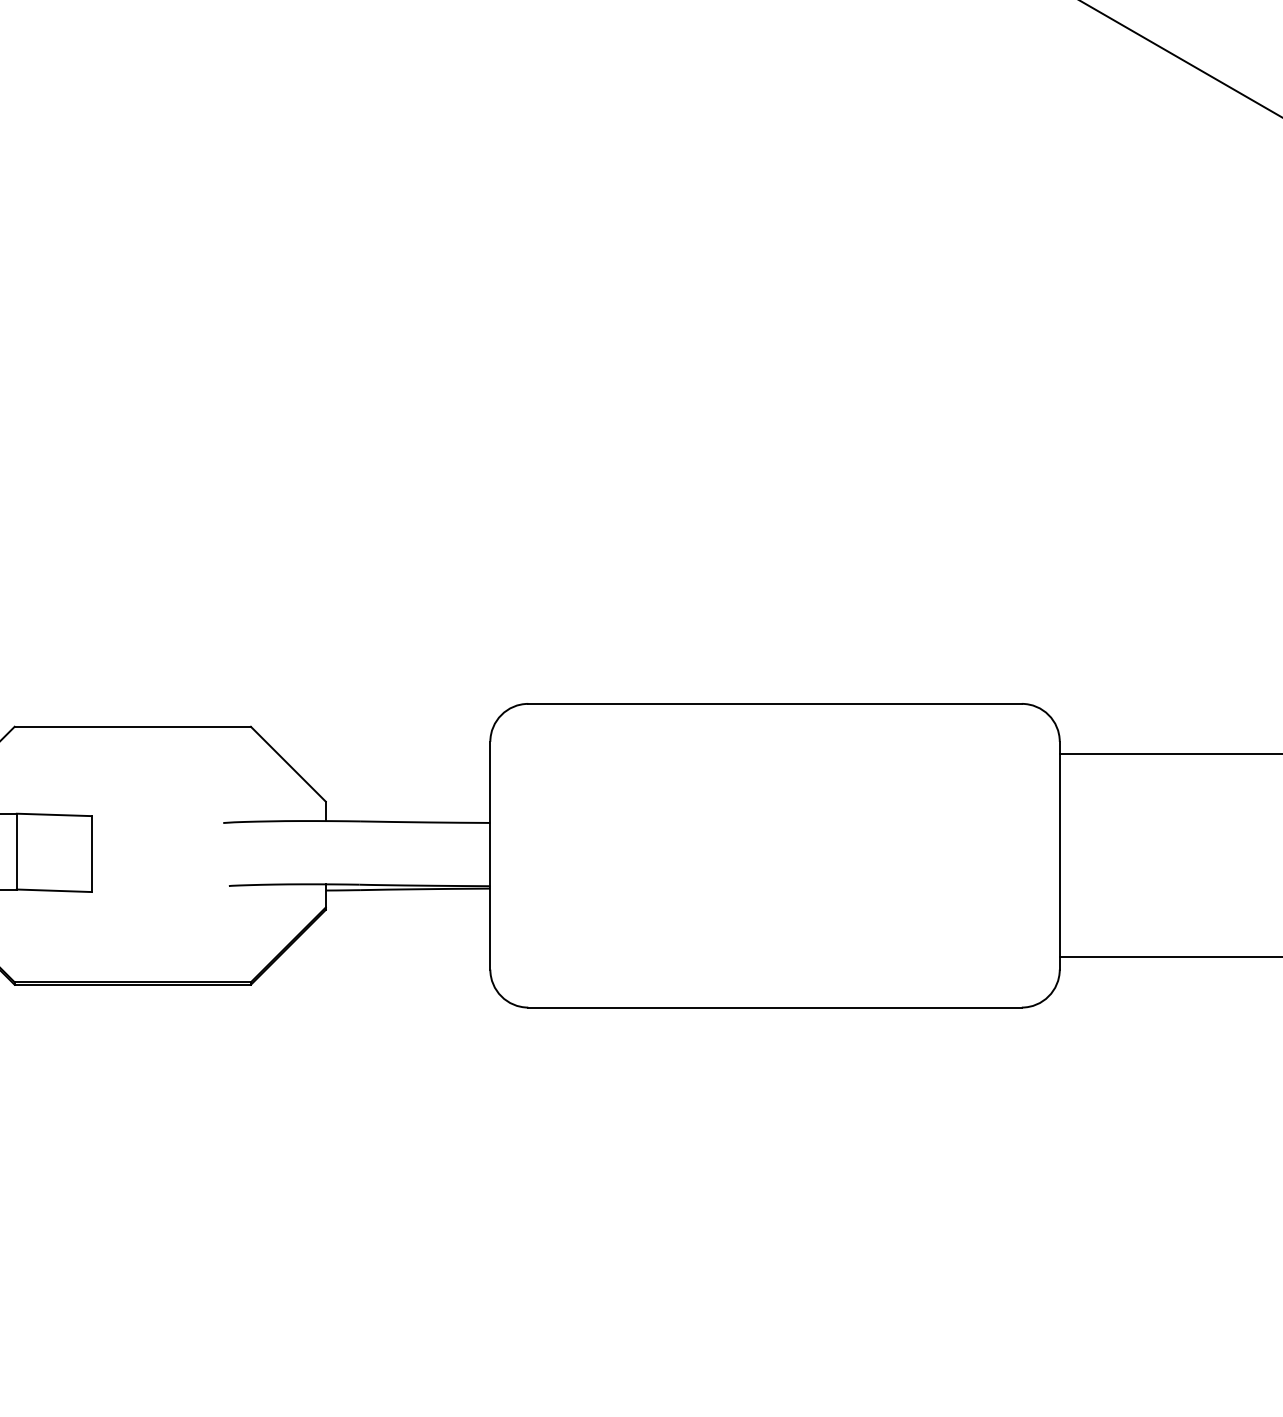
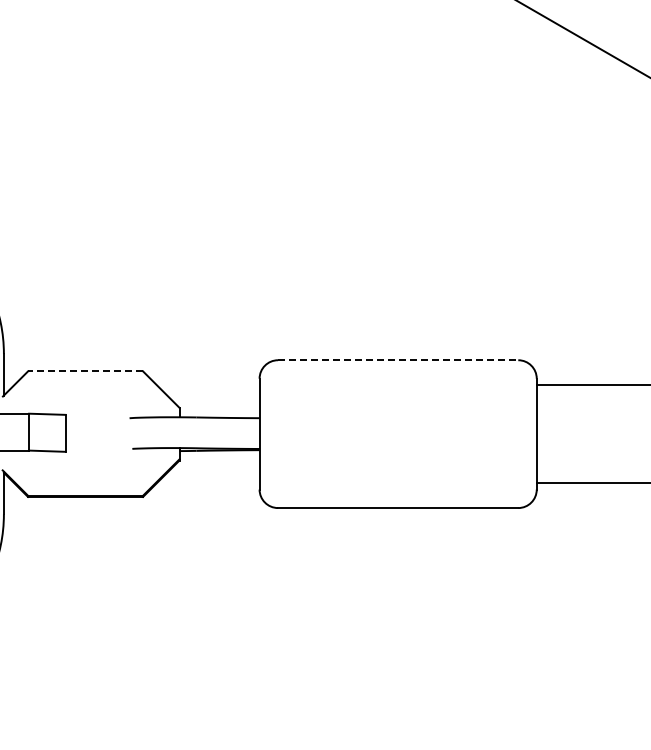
line: (775, 704) -> (398, 360), solid -> dashed
line: (132, 727) -> (85, 371), solid -> dashed

